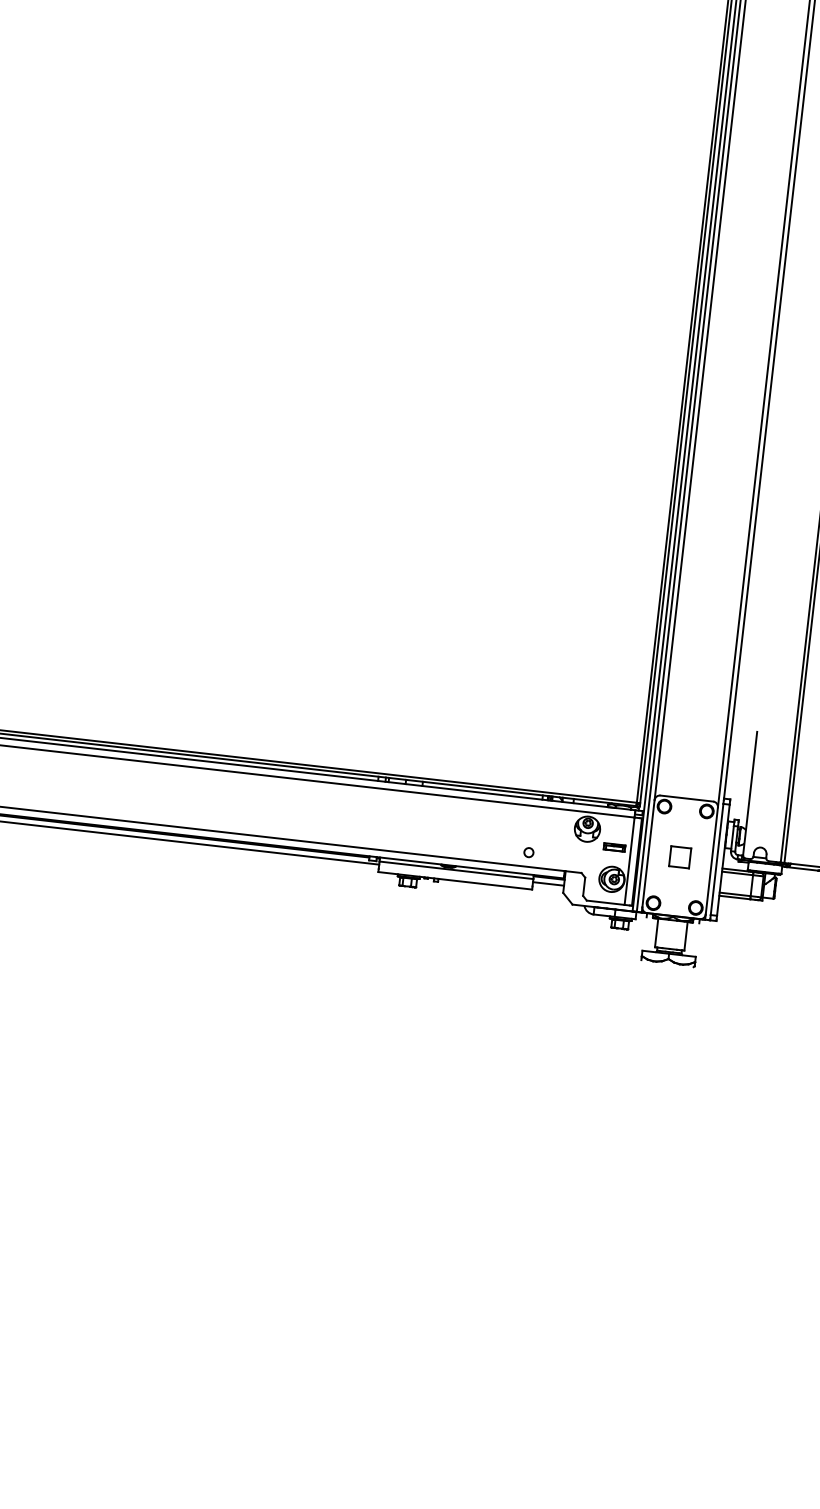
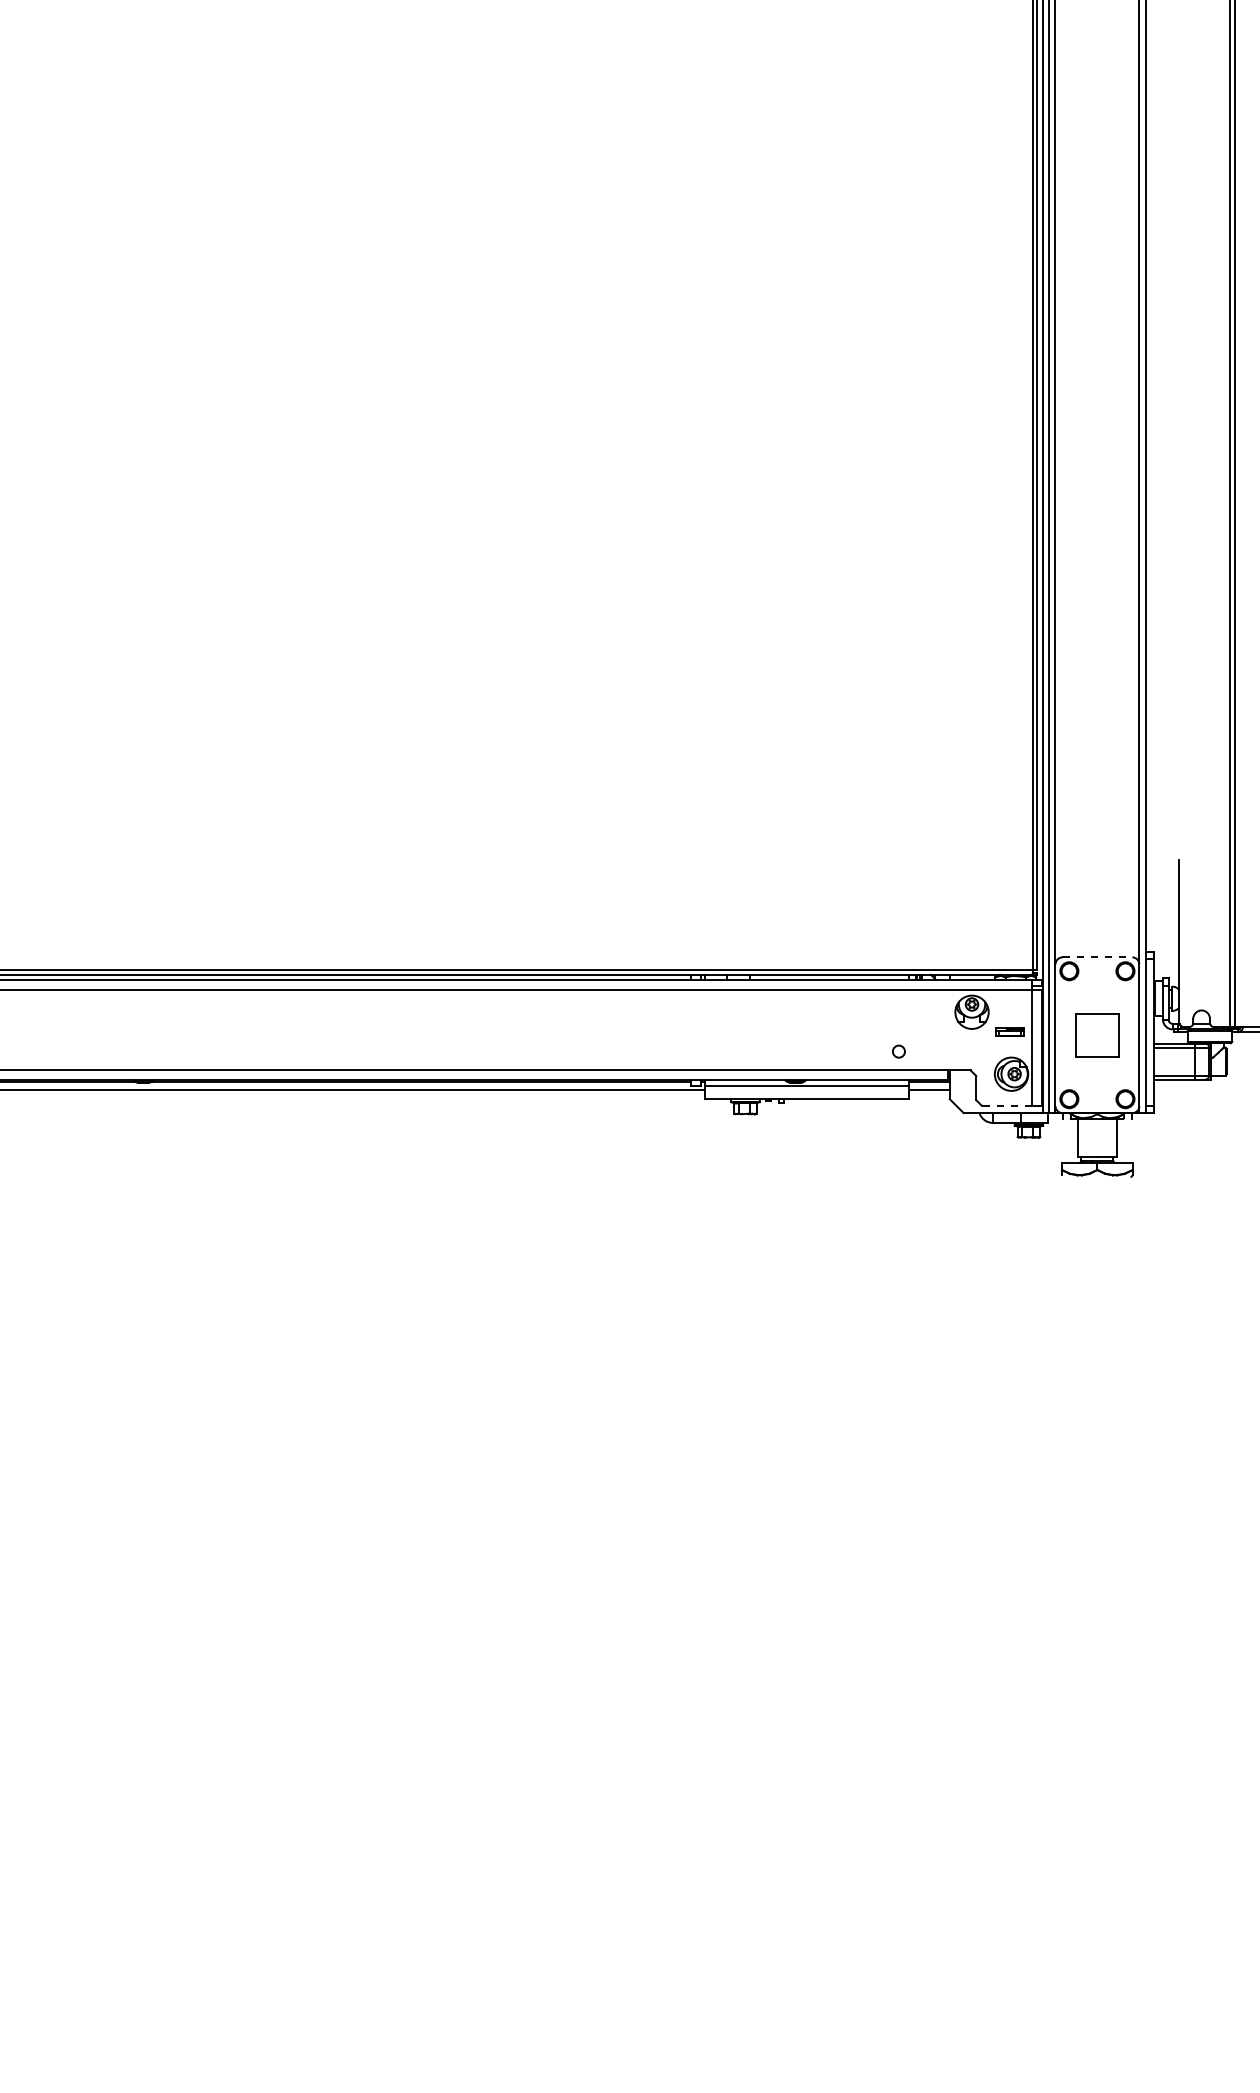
line: (686, 798) -> (1097, 957), solid -> dashed
part: (680, 856) -> (1097, 1034), size x1.6
line: (605, 902) -> (1006, 1105), solid -> dashed

